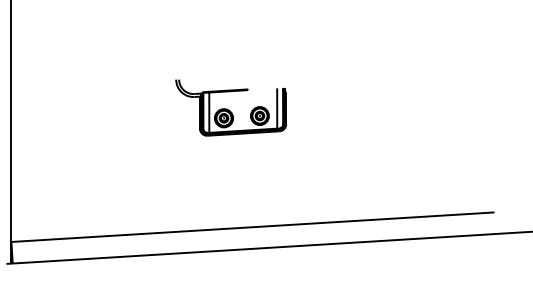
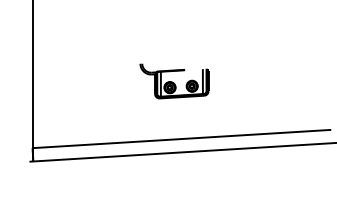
part: (231, 108) -> (174, 81), moved

